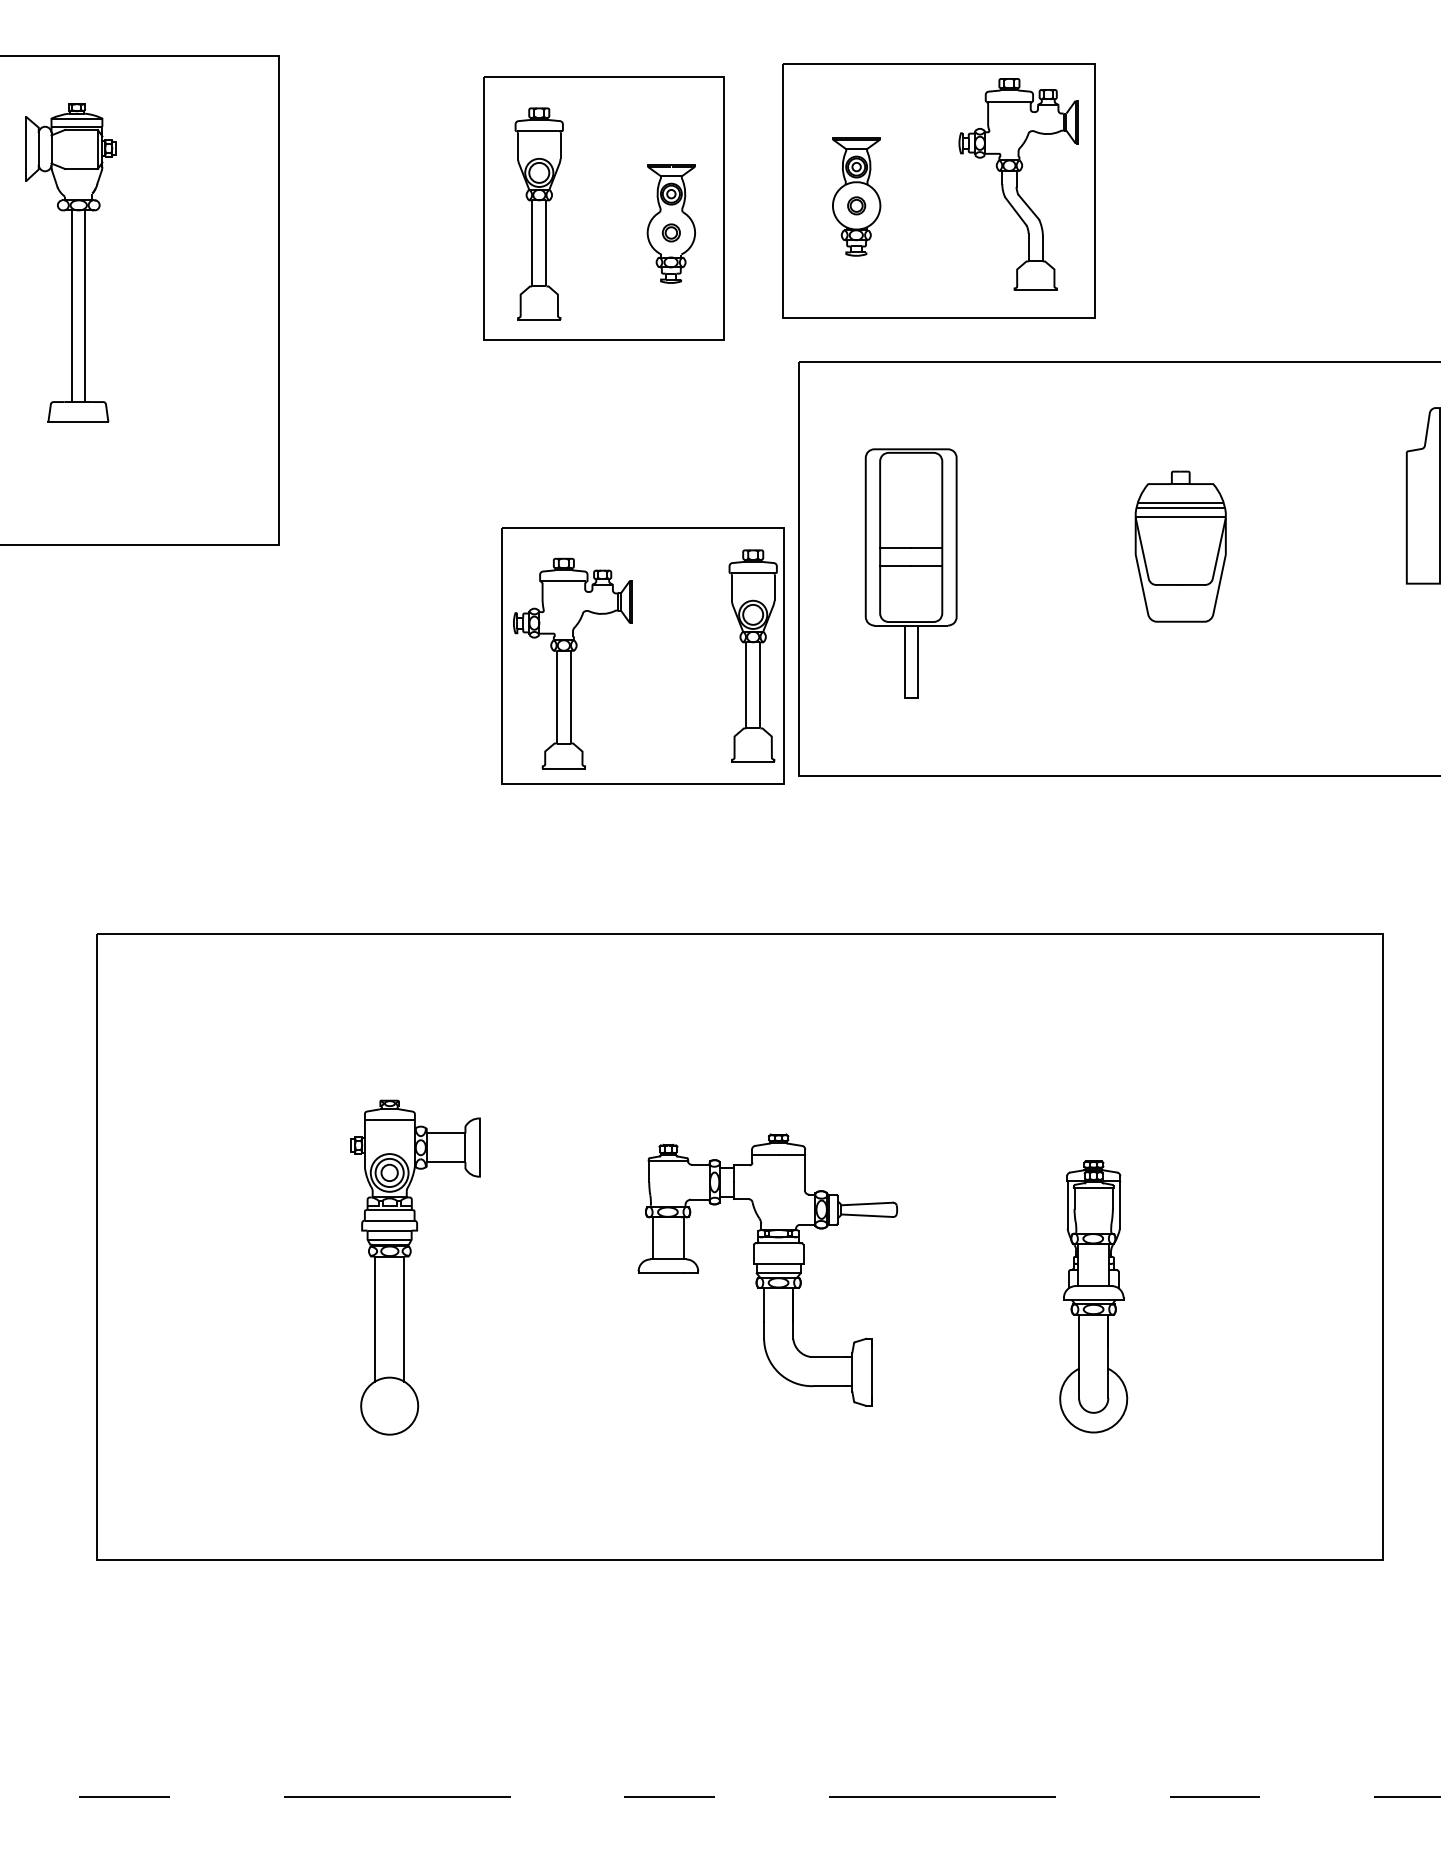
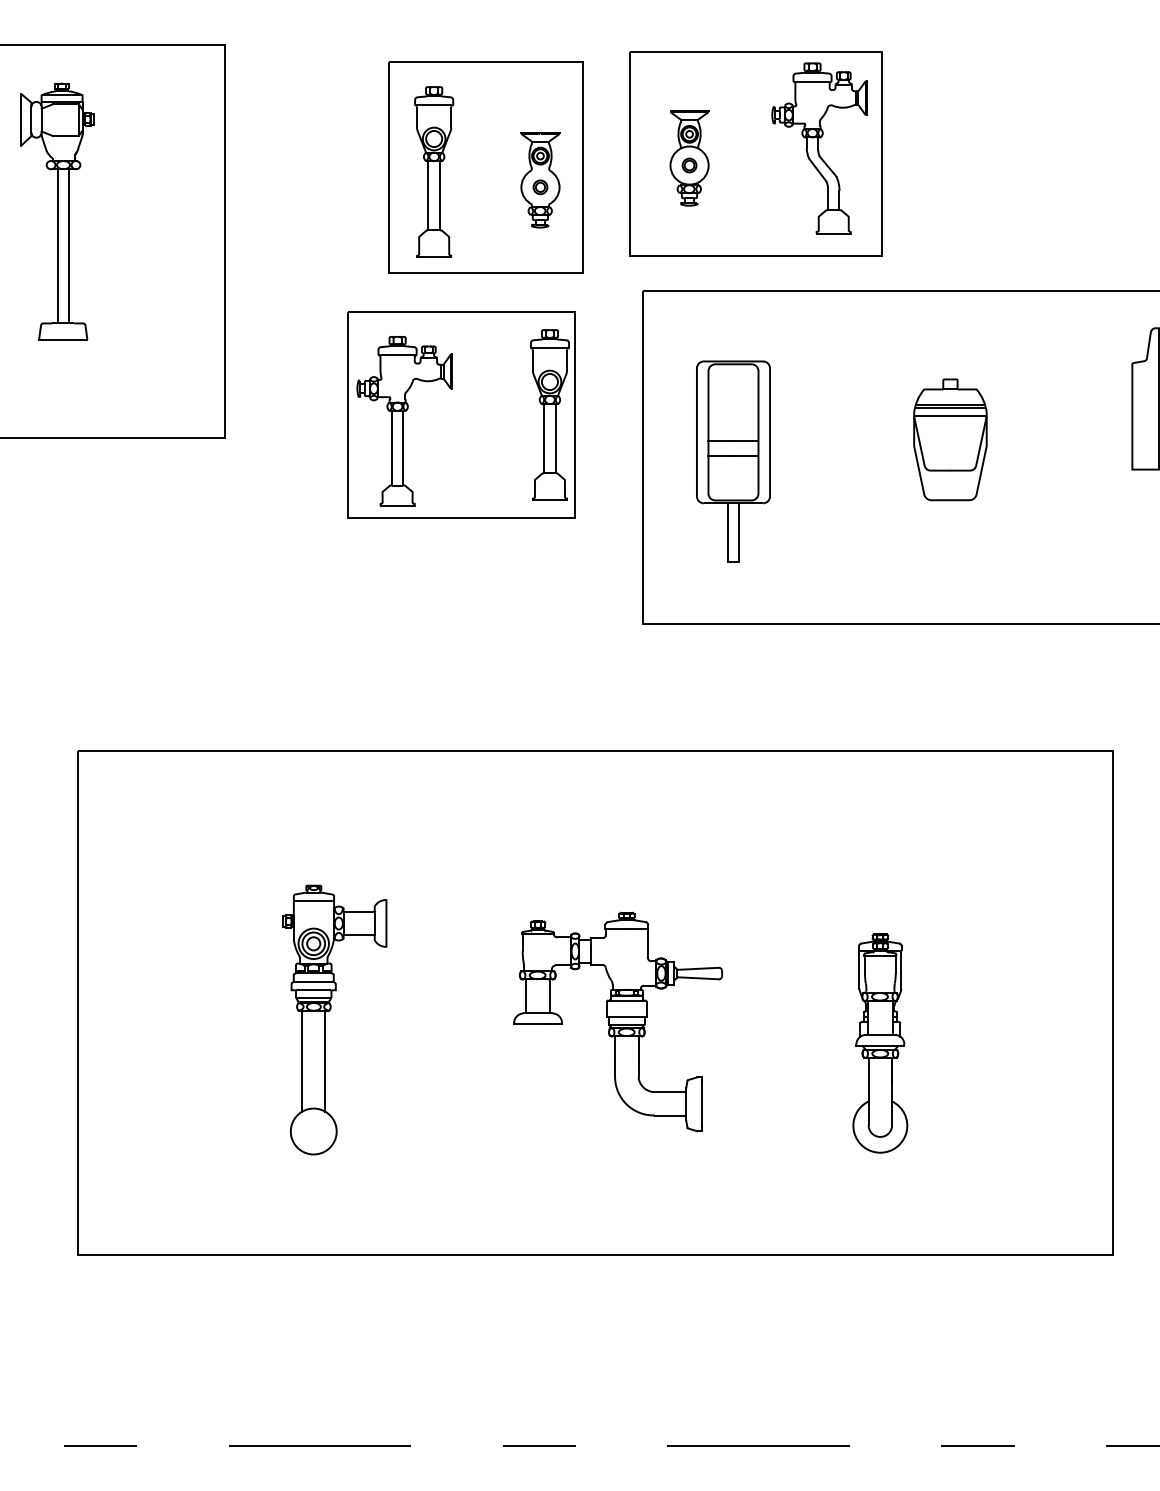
part: (642, 655) -> (460, 414), moved

